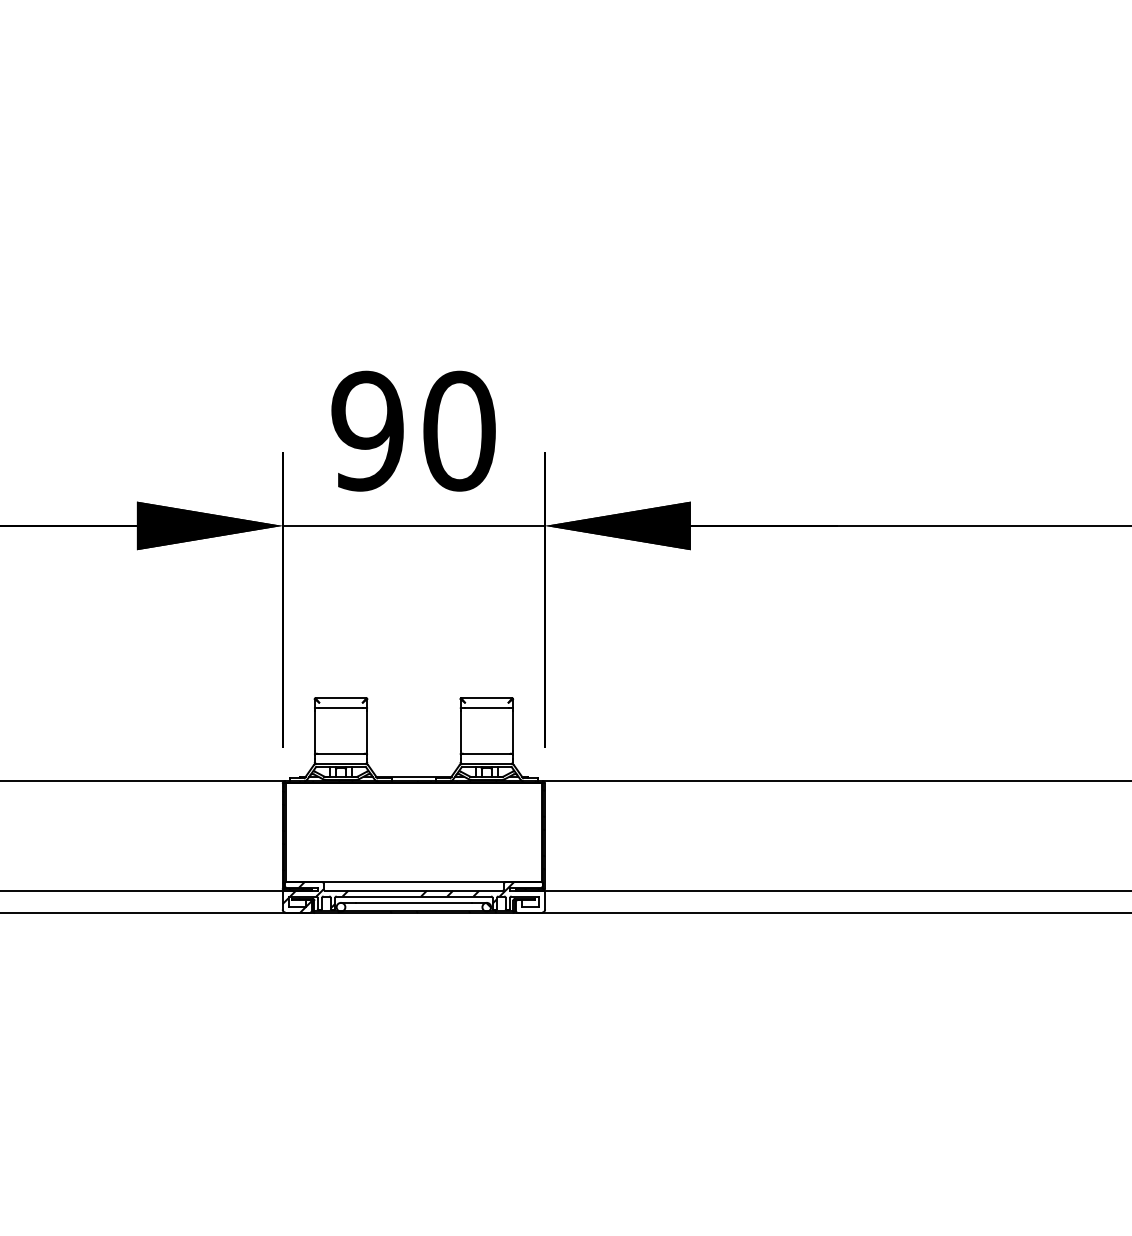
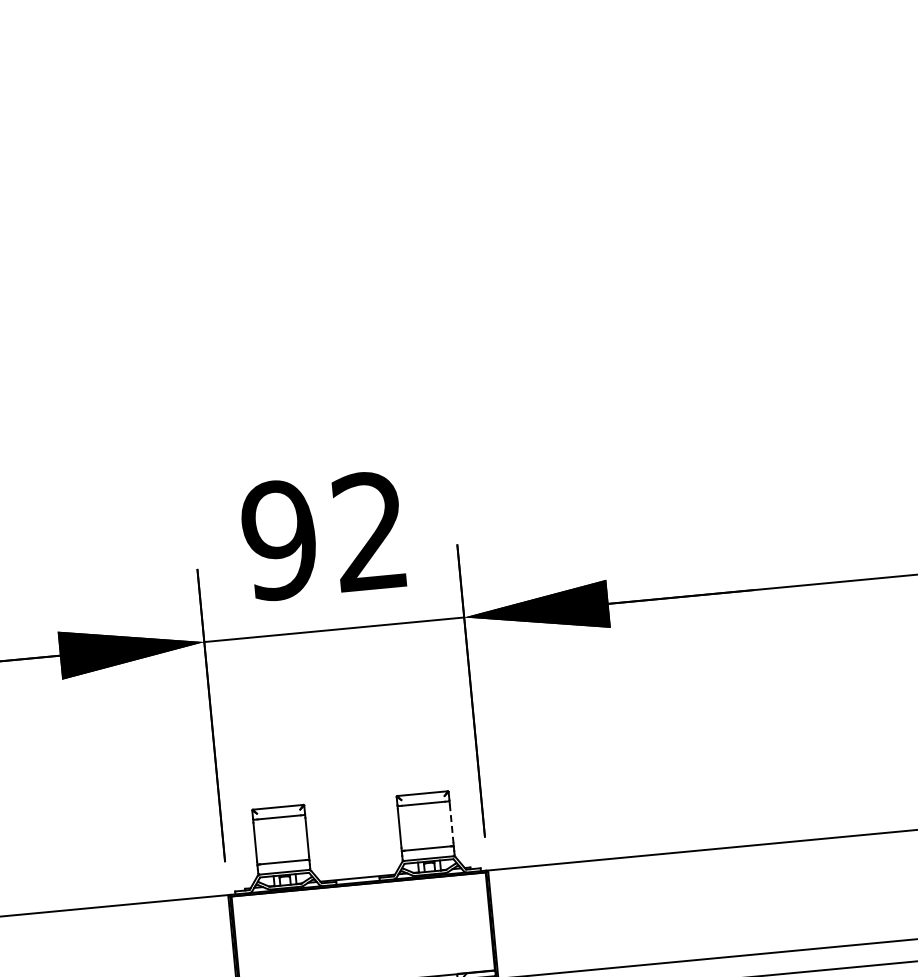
text: (459, 430) -> (370, 530), 90 -> 92
line: (513, 731) -> (452, 824), solid -> dashed

